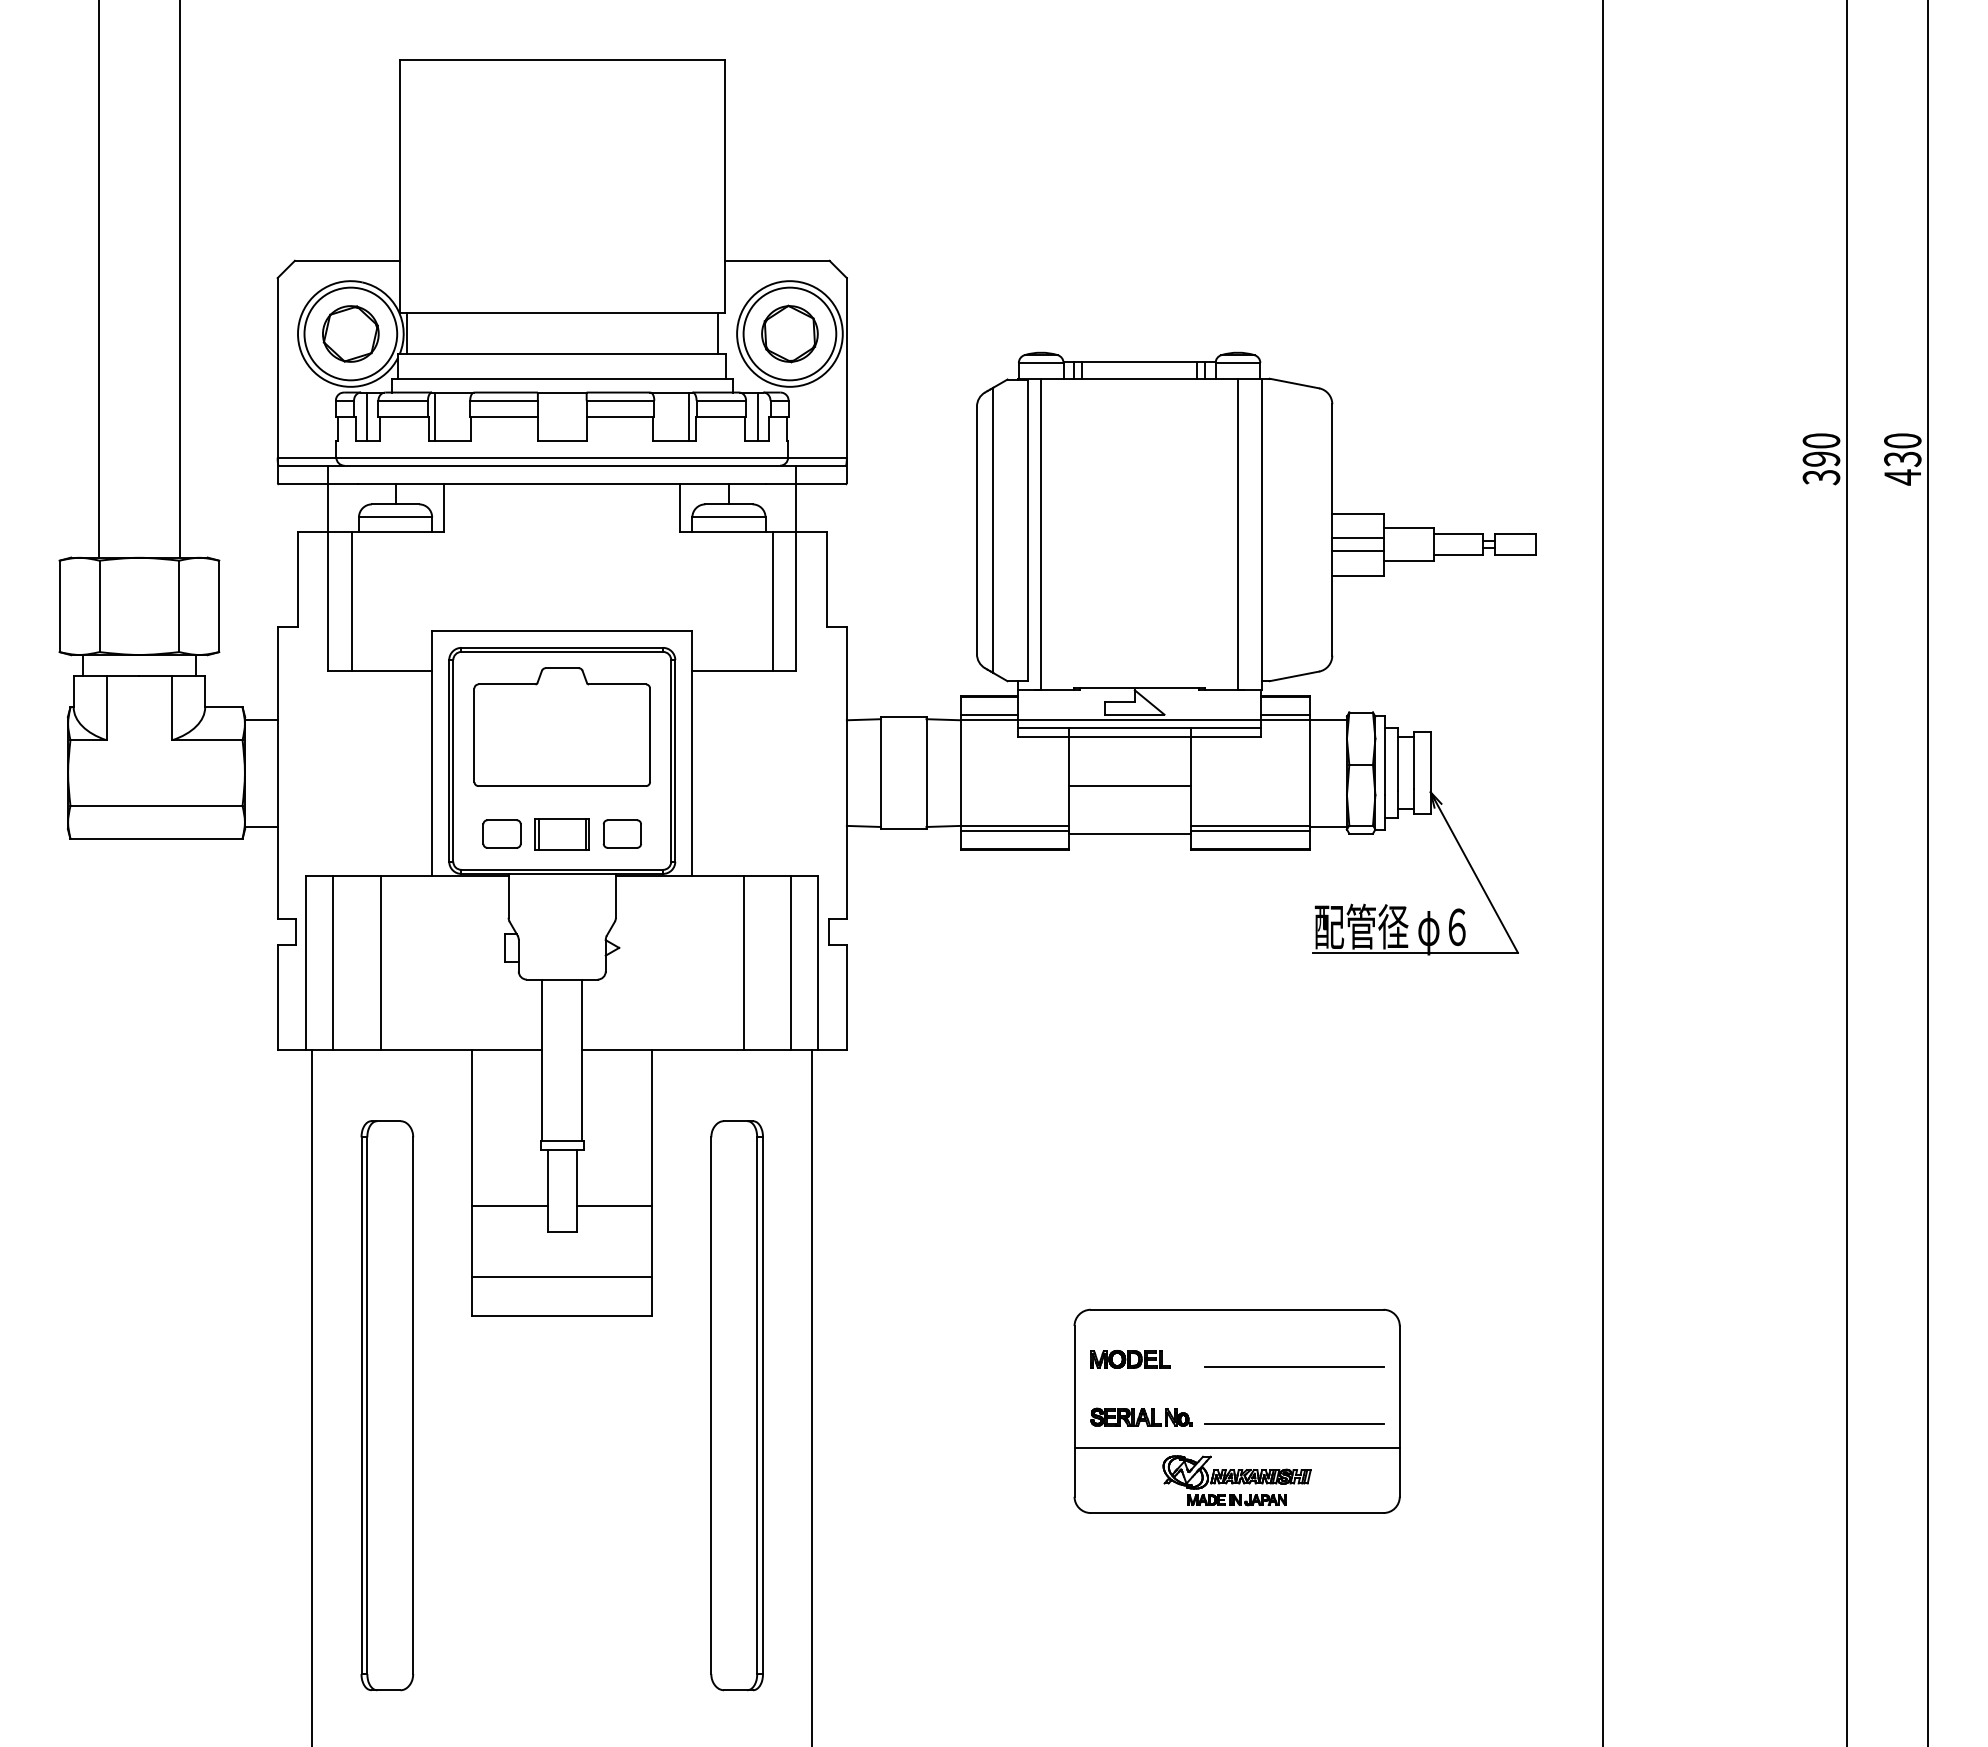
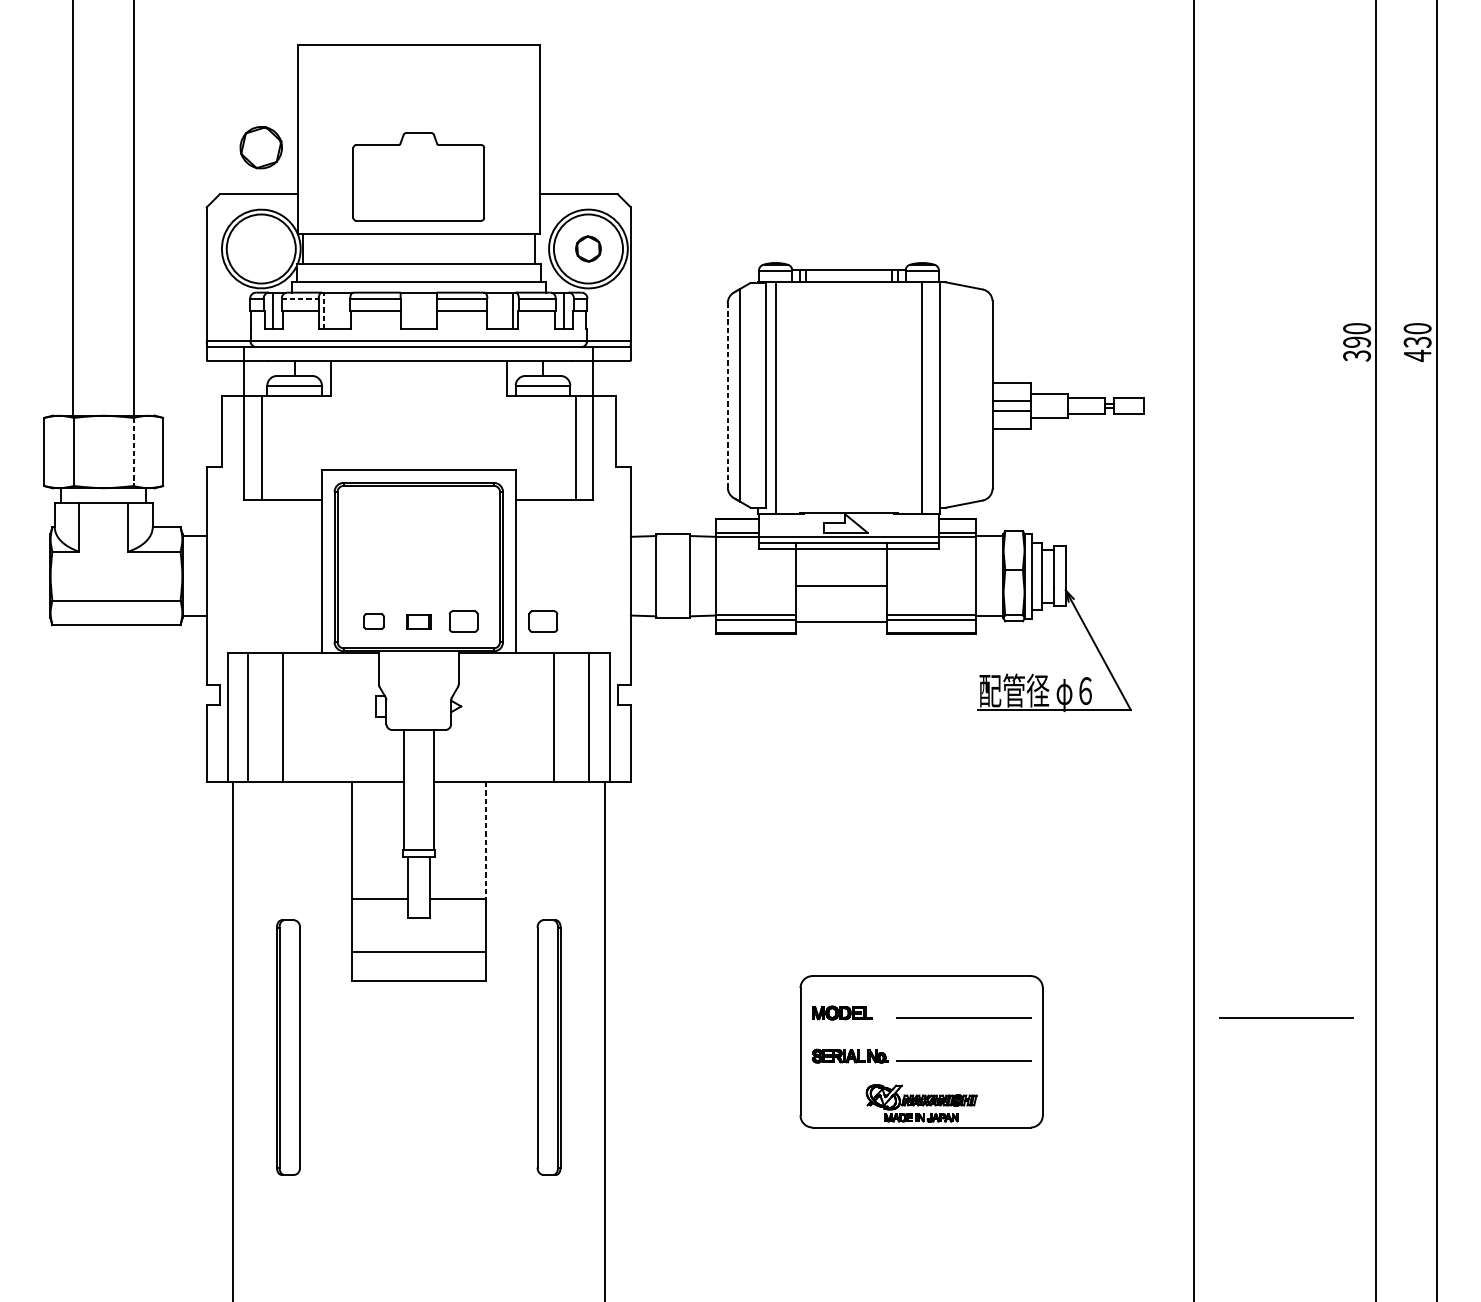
part: (350, 333) -> (261, 147), moved
part: (789, 333) -> (588, 248), size x0.6
line: (403, 400) -> (300, 298), solid -> dashed
line: (435, 416) -> (324, 310), solid -> dashed
line: (976, 530) -> (727, 395), solid -> dashed
line: (179, 606) -> (133, 452), solid -> dashed
part: (561, 726) -> (418, 176), moved
part: (501, 833) -> (373, 621), size x0.7
part: (728, 833) -> (542, 621), added
part: (561, 834) -> (418, 621), size x0.6
line: (652, 1128) -> (486, 841), solid -> dashed
line: (1727, 1366) -> (1287, 1018), added
part: (387, 1405) -> (288, 1047), size x0.6
part: (736, 1405) -> (548, 1047), size x0.6
line: (1236, 1447) -> (921, 1078), removed

